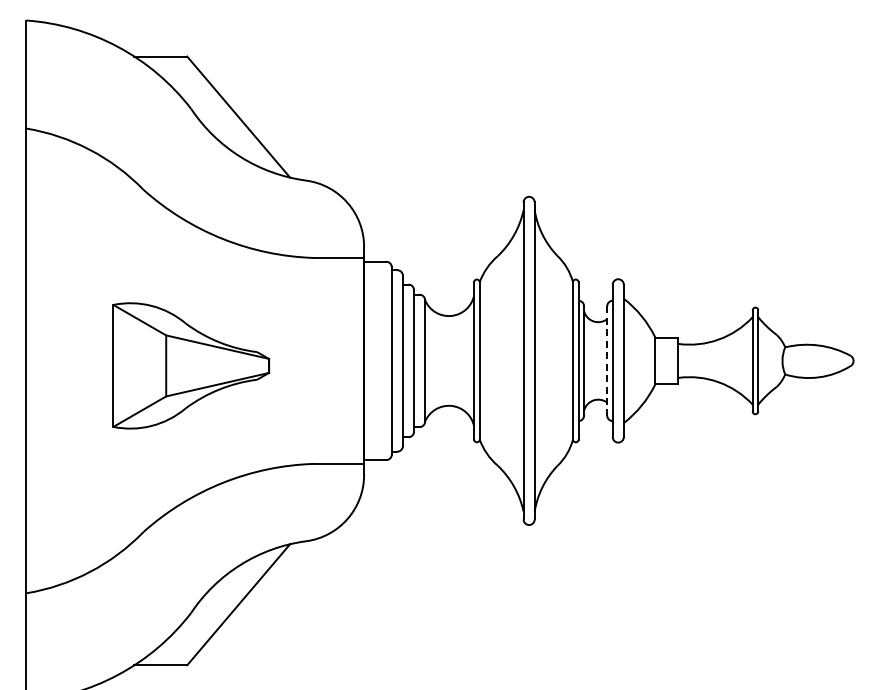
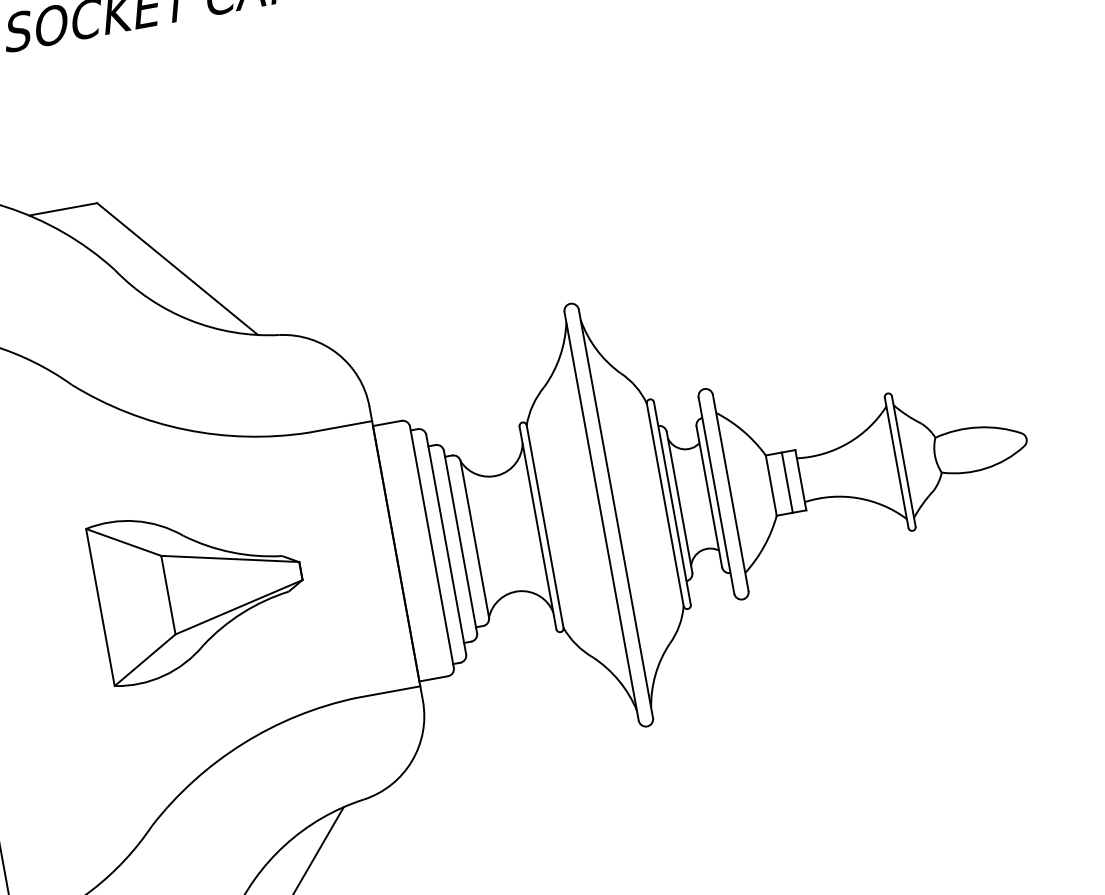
line: (607, 360) -> (709, 496), dashed -> solid
line: (667, 360) -> (786, 482), added
part: (191, 365) -> (200, 588), moved

